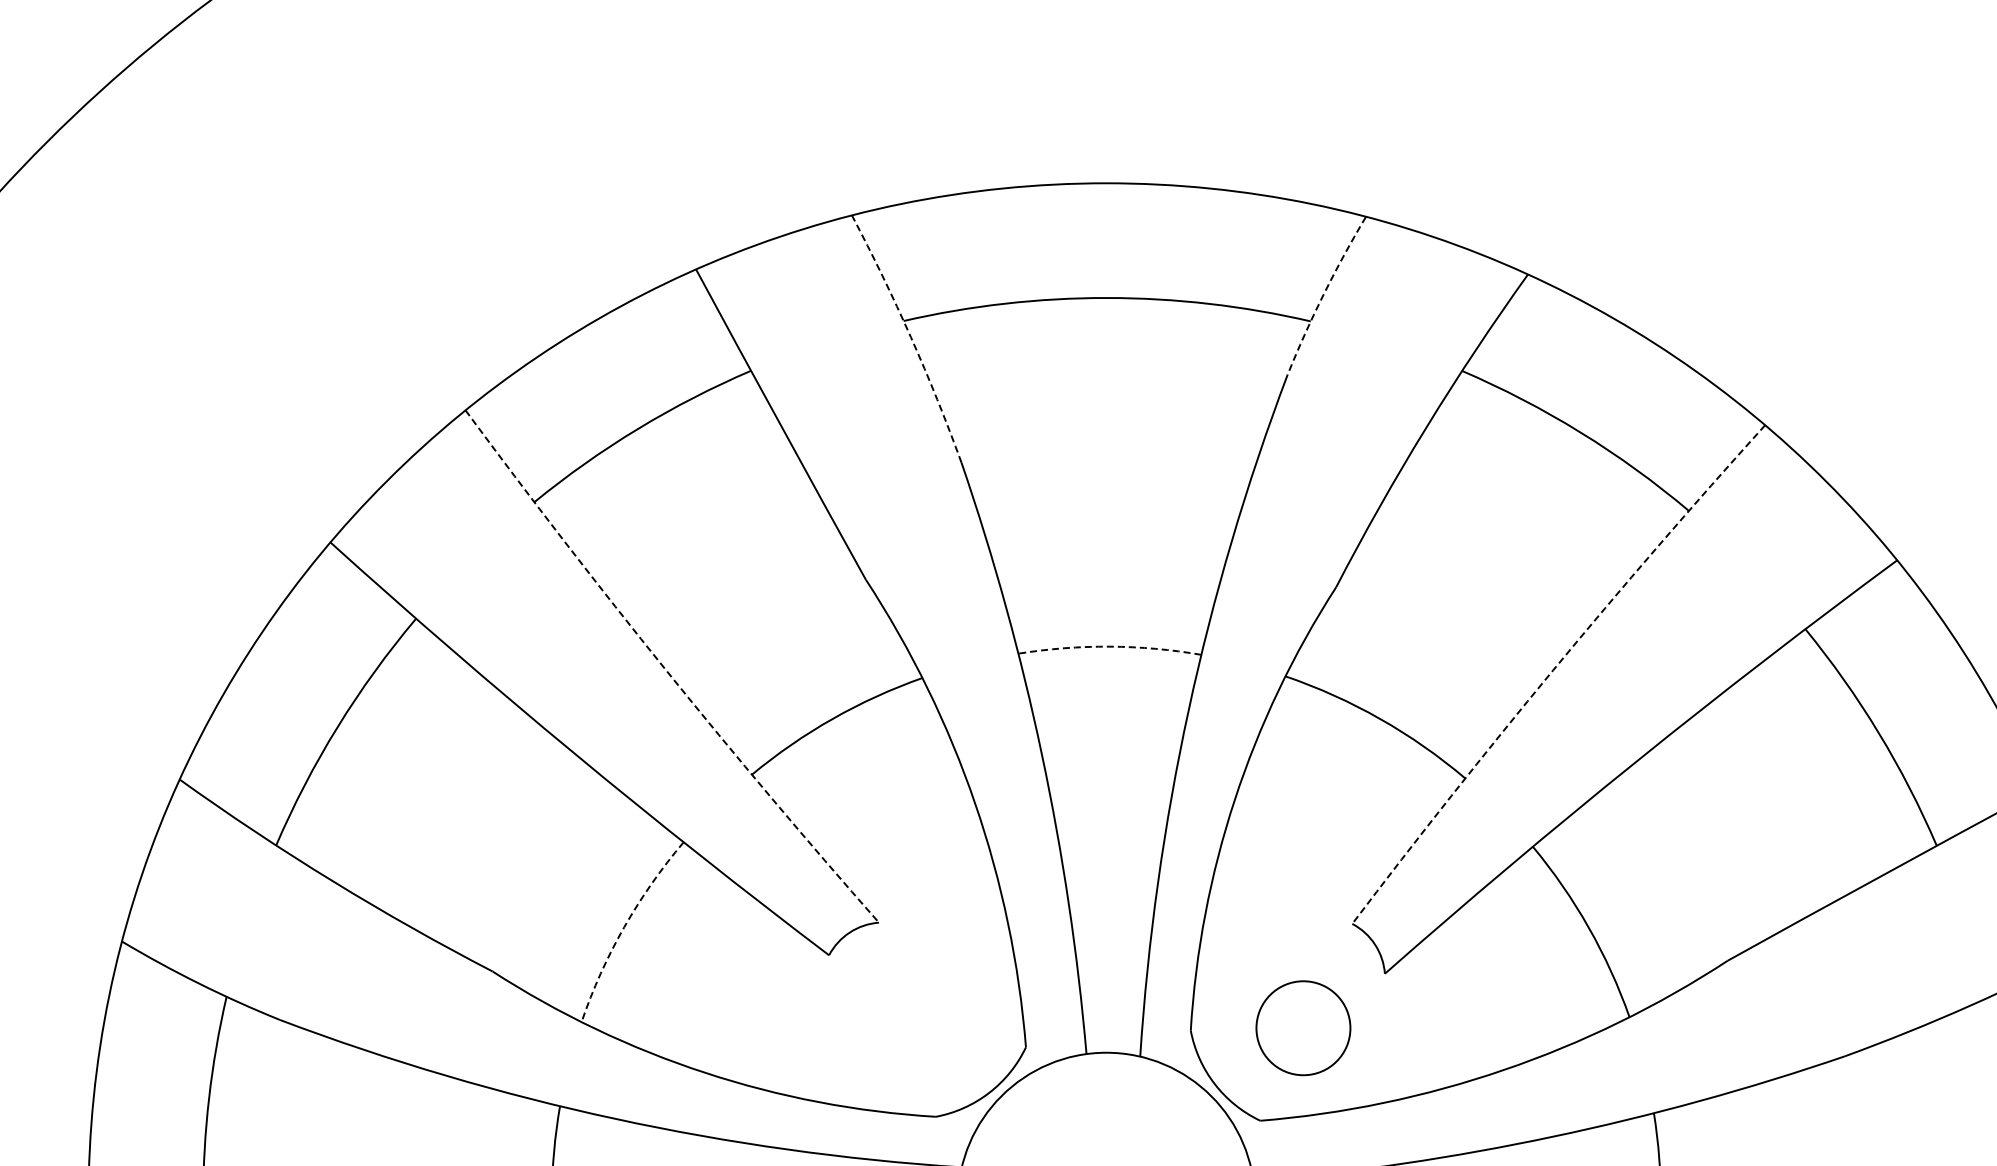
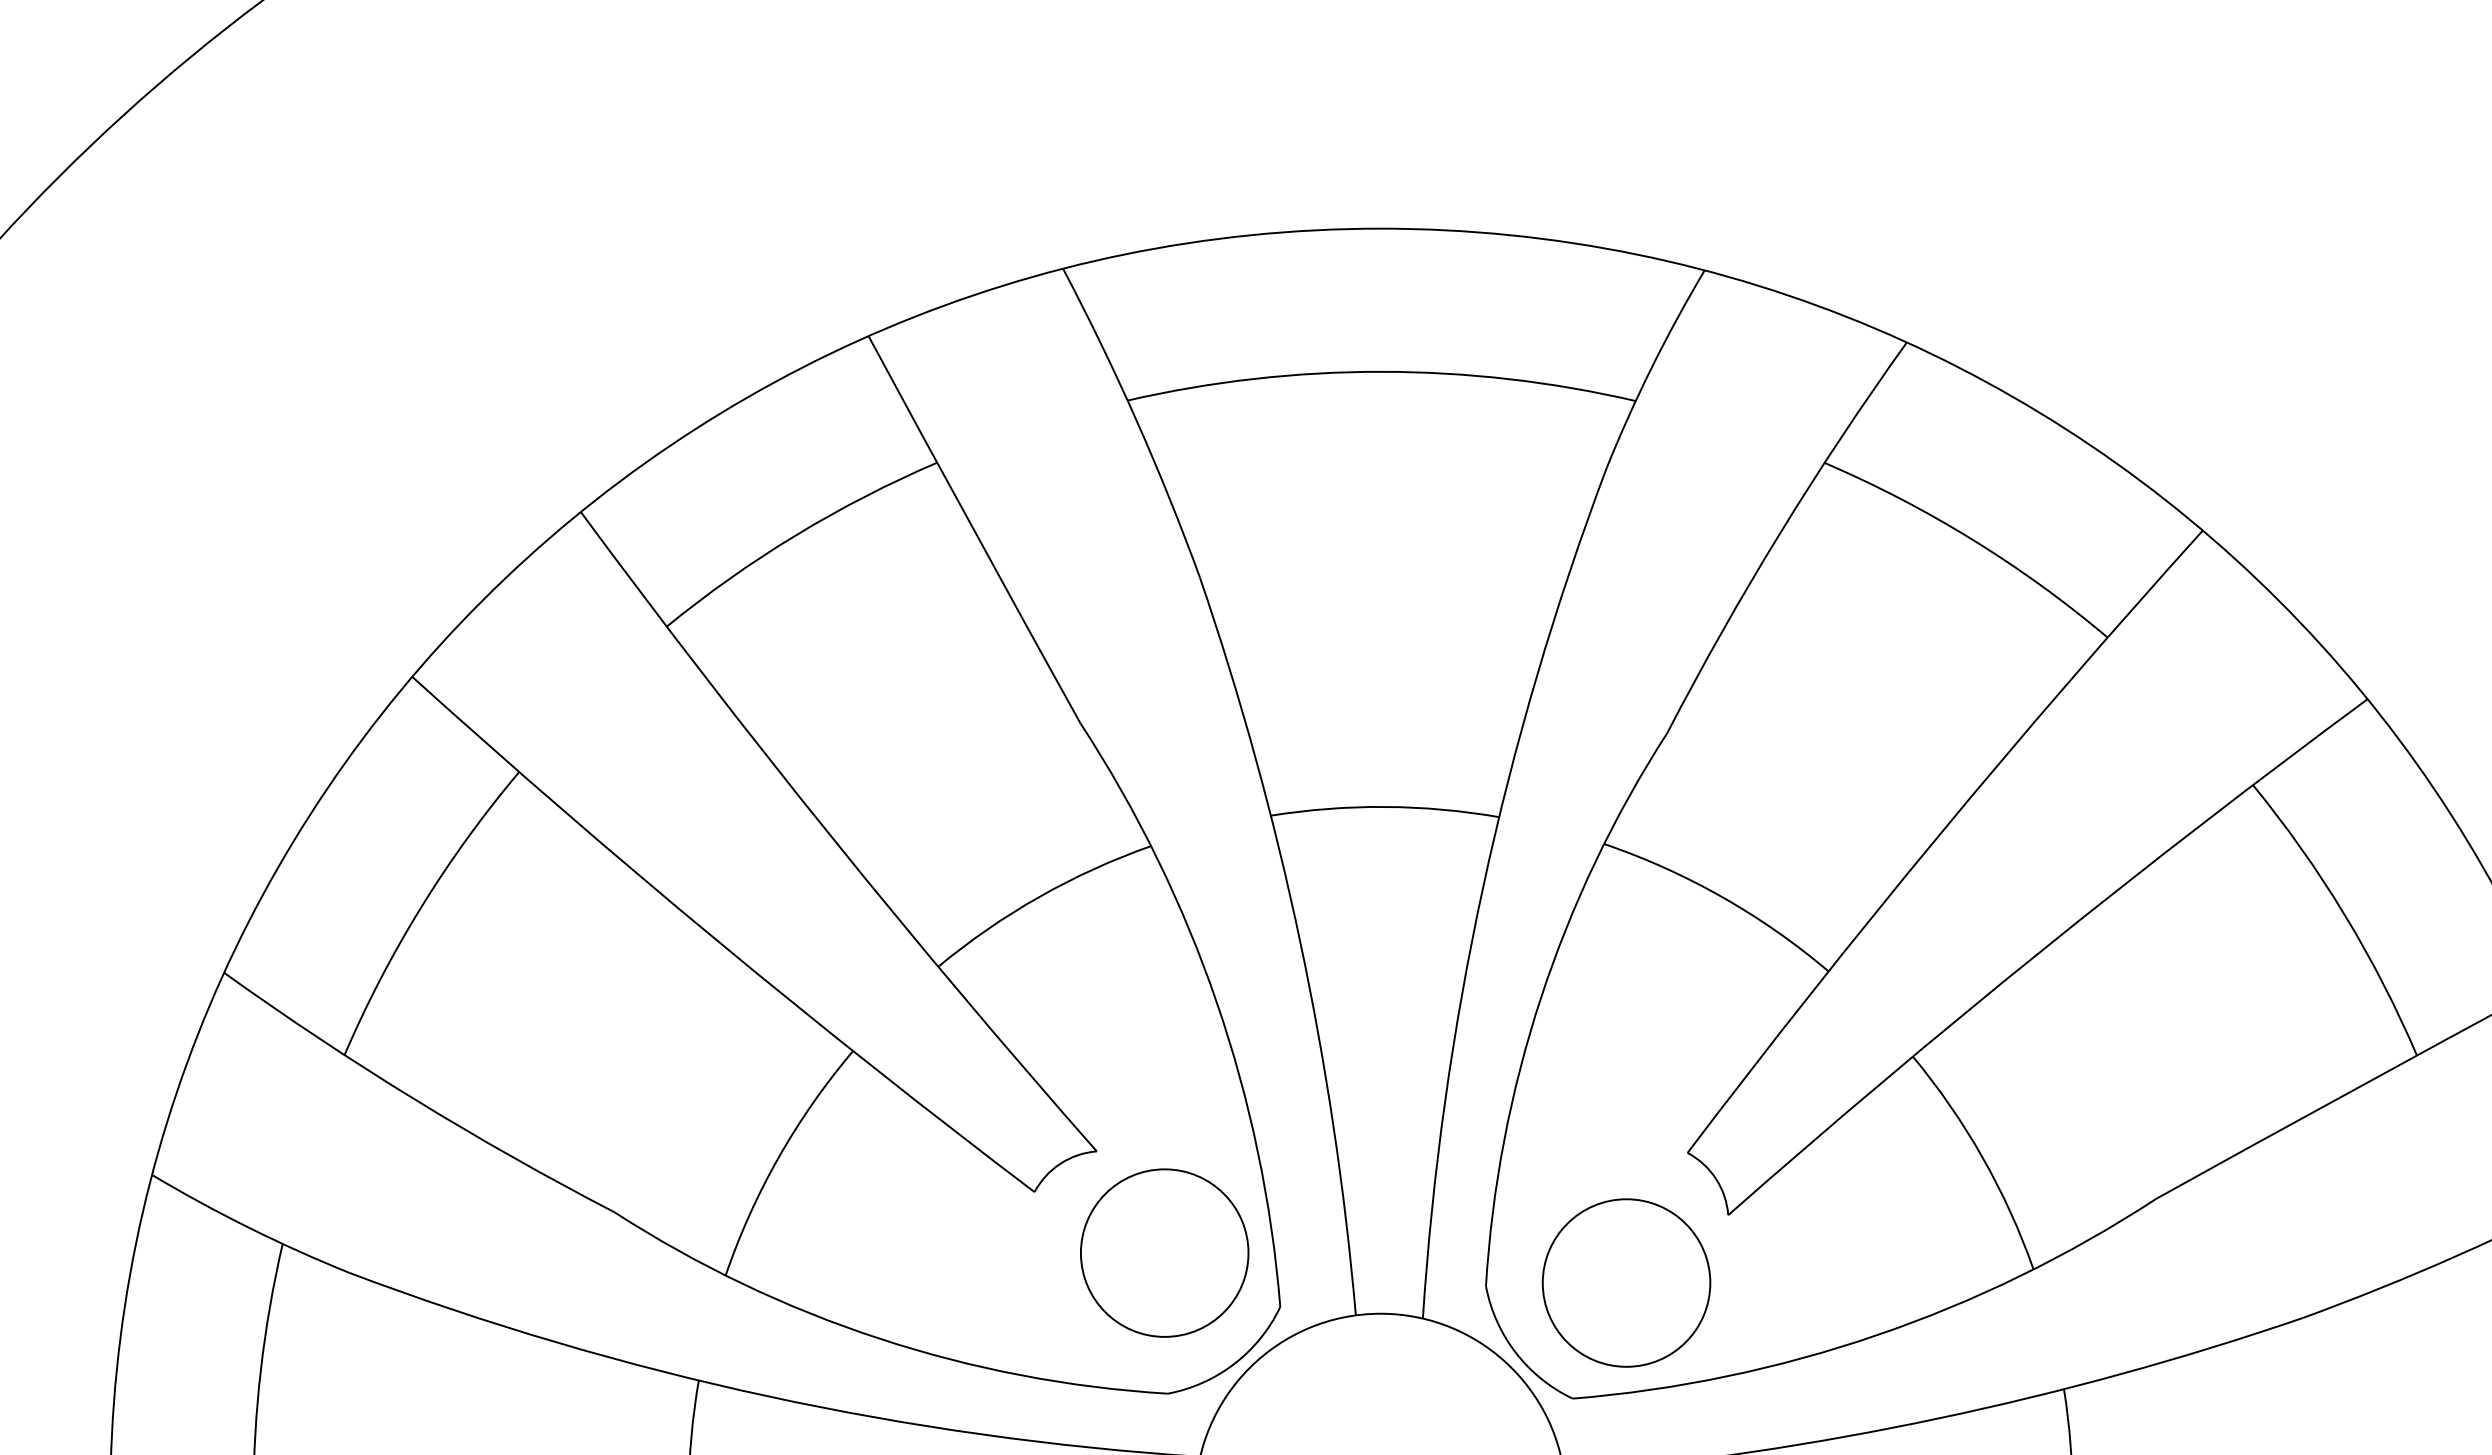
arc: (1323, 294) -> (1651, 367), dashed -> solid
arc: (910, 337) -> (1136, 421), dashed -> solid
arc: (1109, 646) -> (1384, 806), dashed -> solid
arc: (1553, 670) -> (1938, 836), dashed -> solid
arc: (666, 671) -> (831, 837), dashed -> solid
arc: (624, 927) -> (779, 1157), dashed -> solid
circle: (933, 1004) -> (1164, 1253), added
circle: (1303, 1028) -> (1626, 1283), size x1.43

